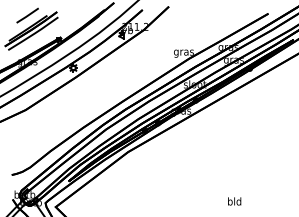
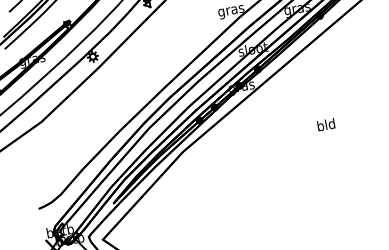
text: (234, 201) -> (326, 124), moved

